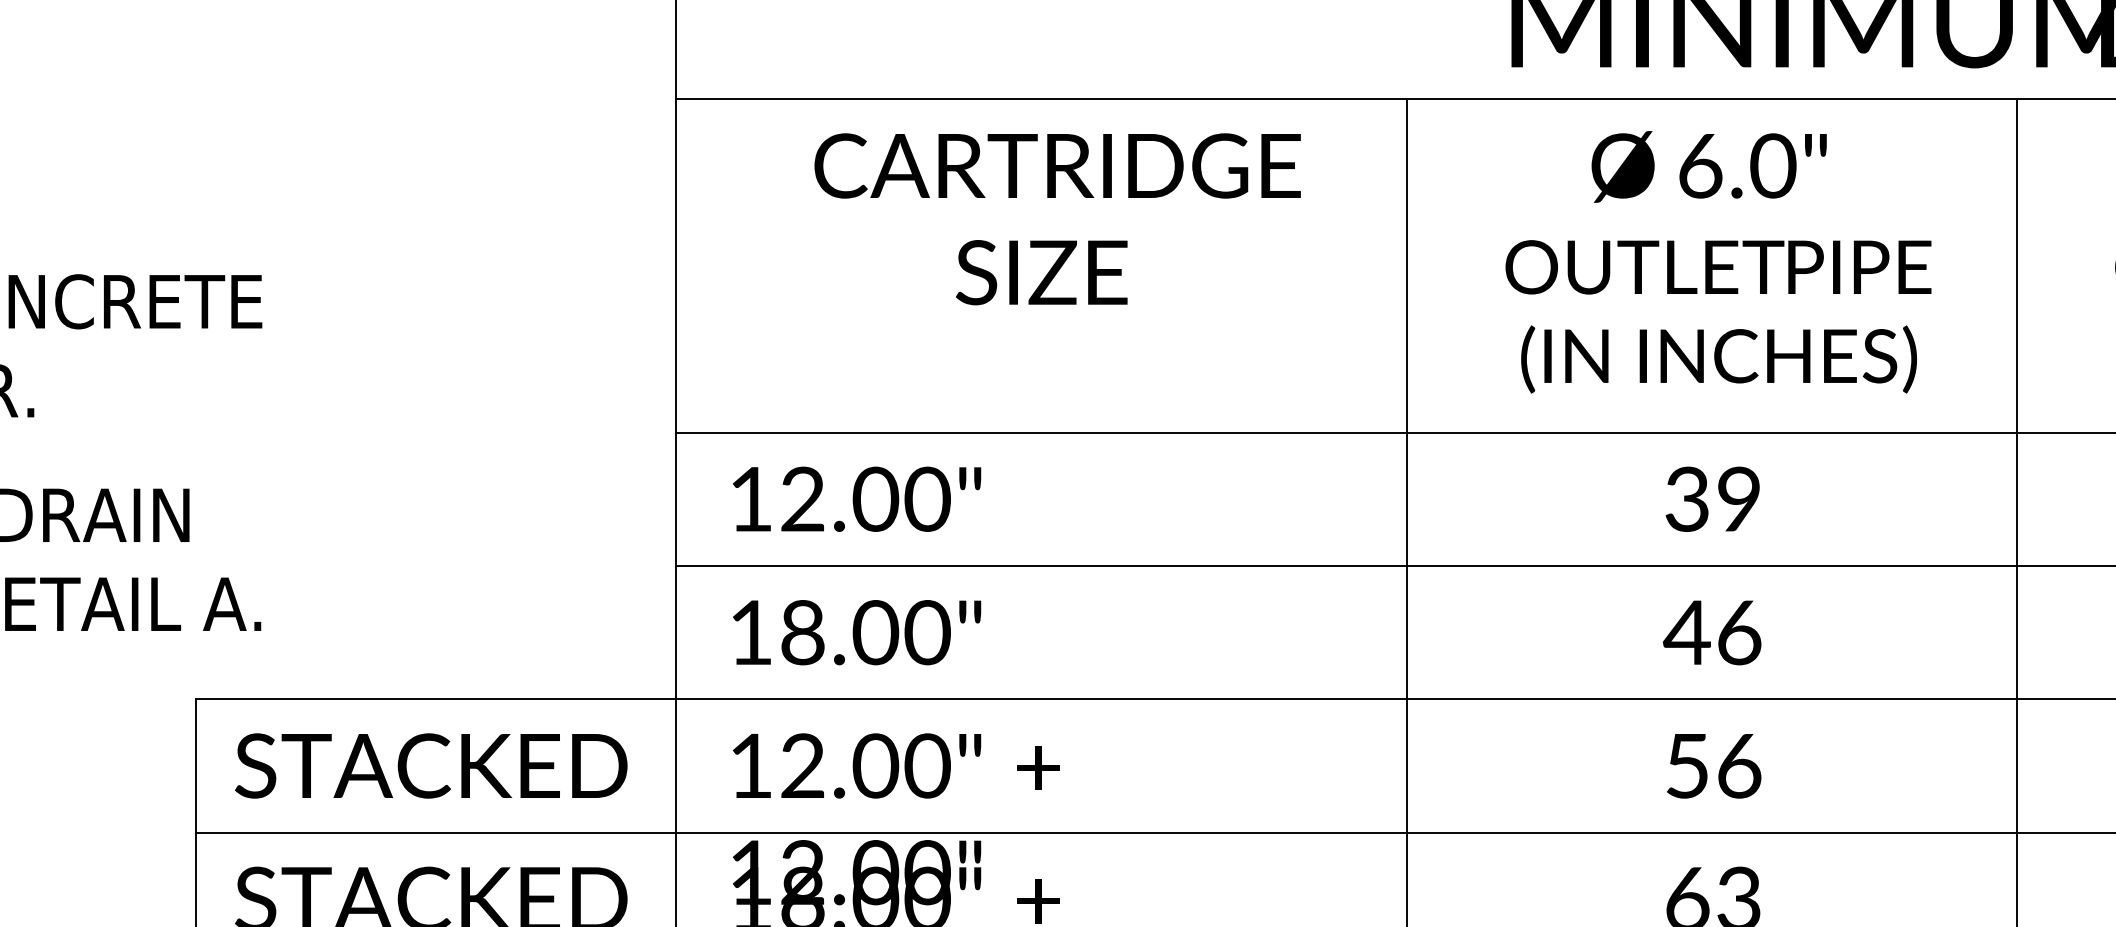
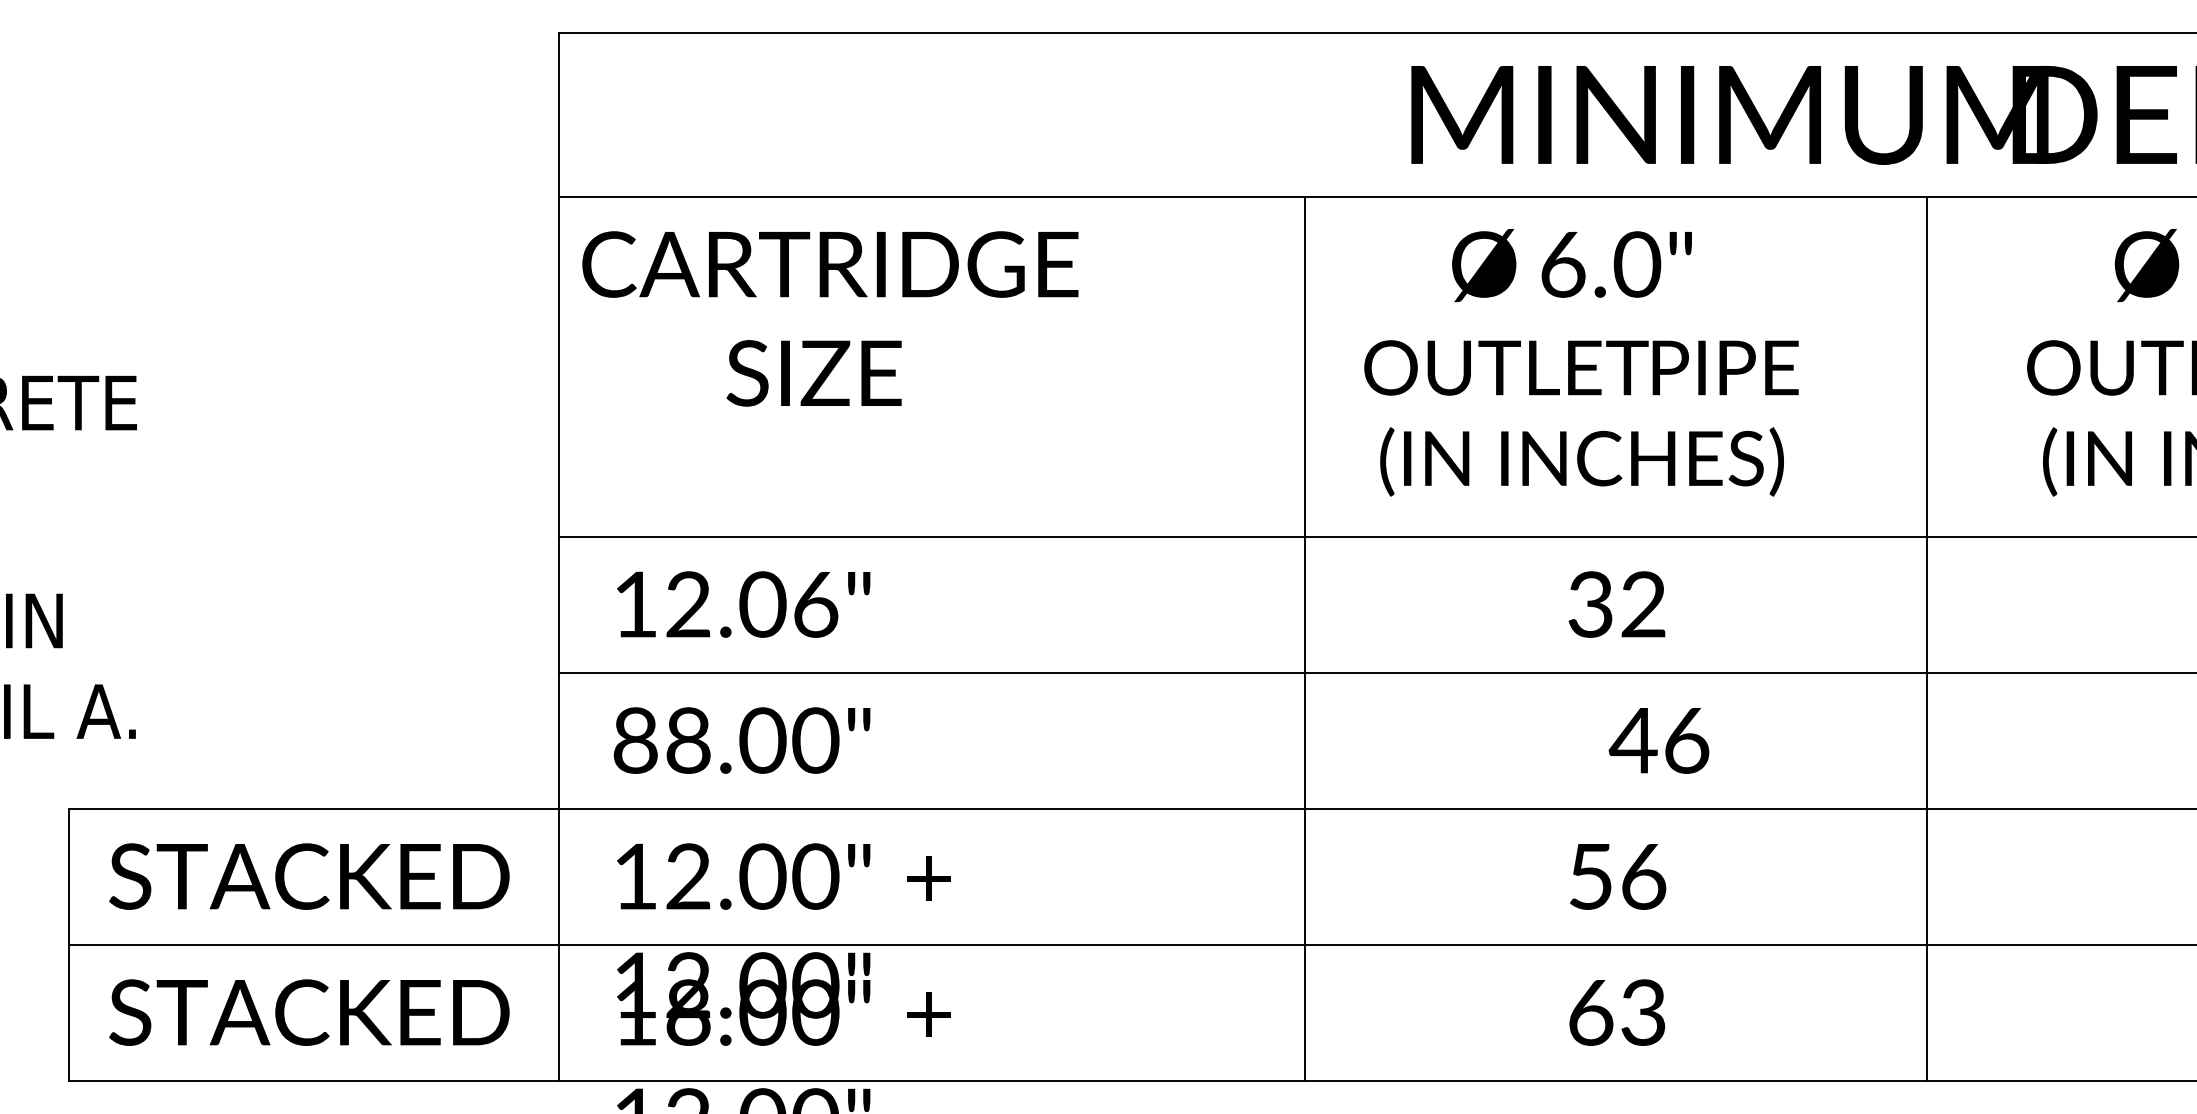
text: (1057, 218) -> (830, 318), moved
text: (1718, 262) -> (1581, 362), moved
text: (927, 499) -> (815, 604), 12.00" -> 12.06"
text: (1739, 499) -> (1643, 604), 39 -> 32
text: (750, 632) -> (635, 740), 18.00" -> 88.00"
text: (1711, 632) -> (1658, 740), moved

